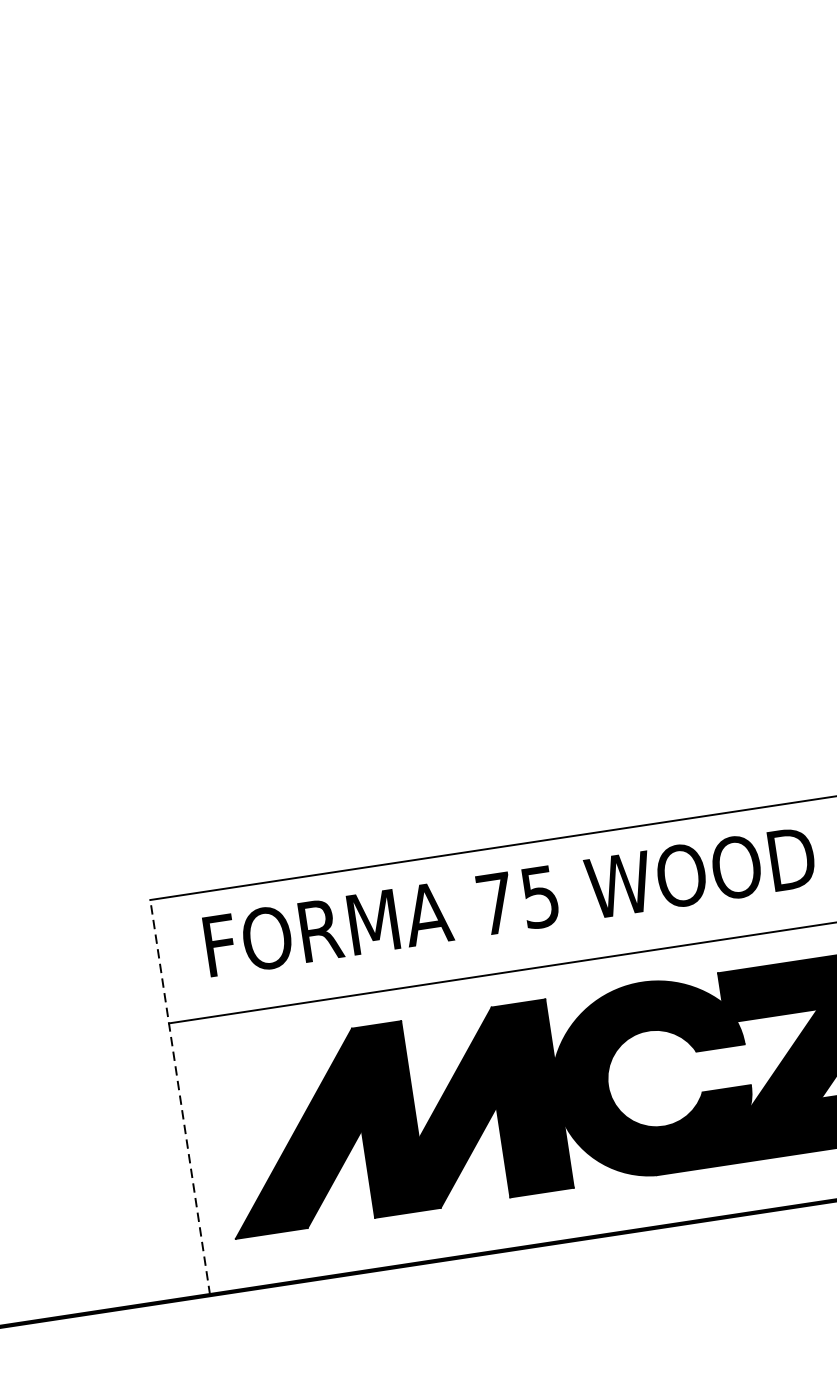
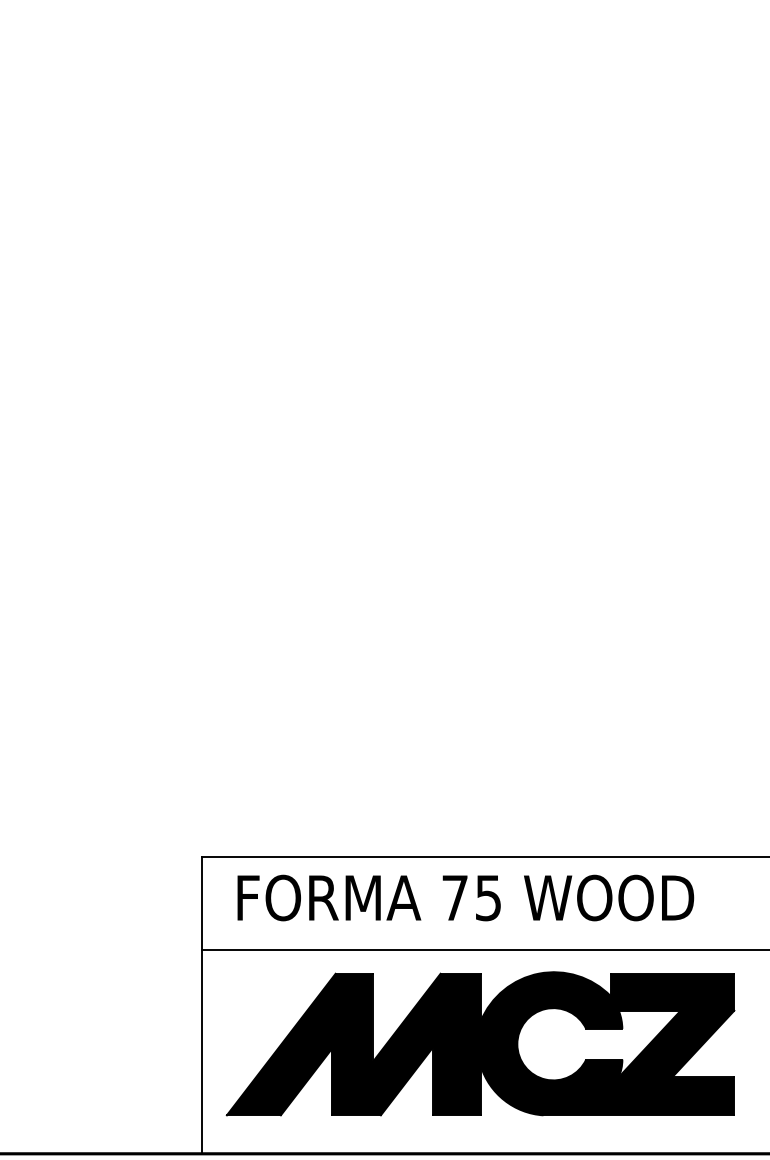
line: (179, 1096) -> (201, 1004), dashed -> solid

